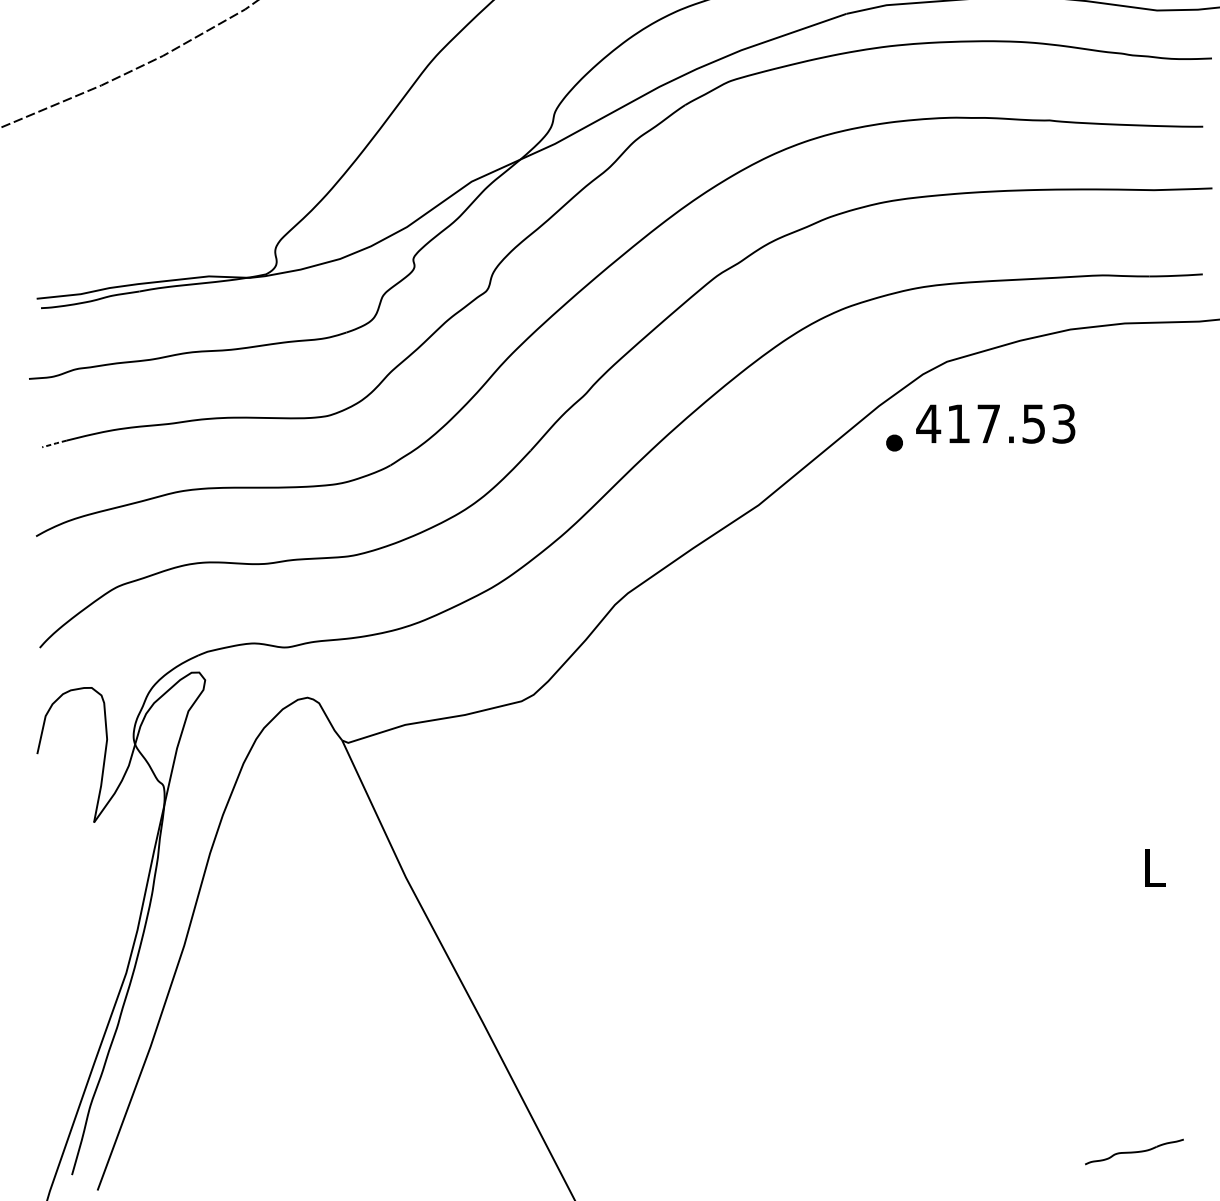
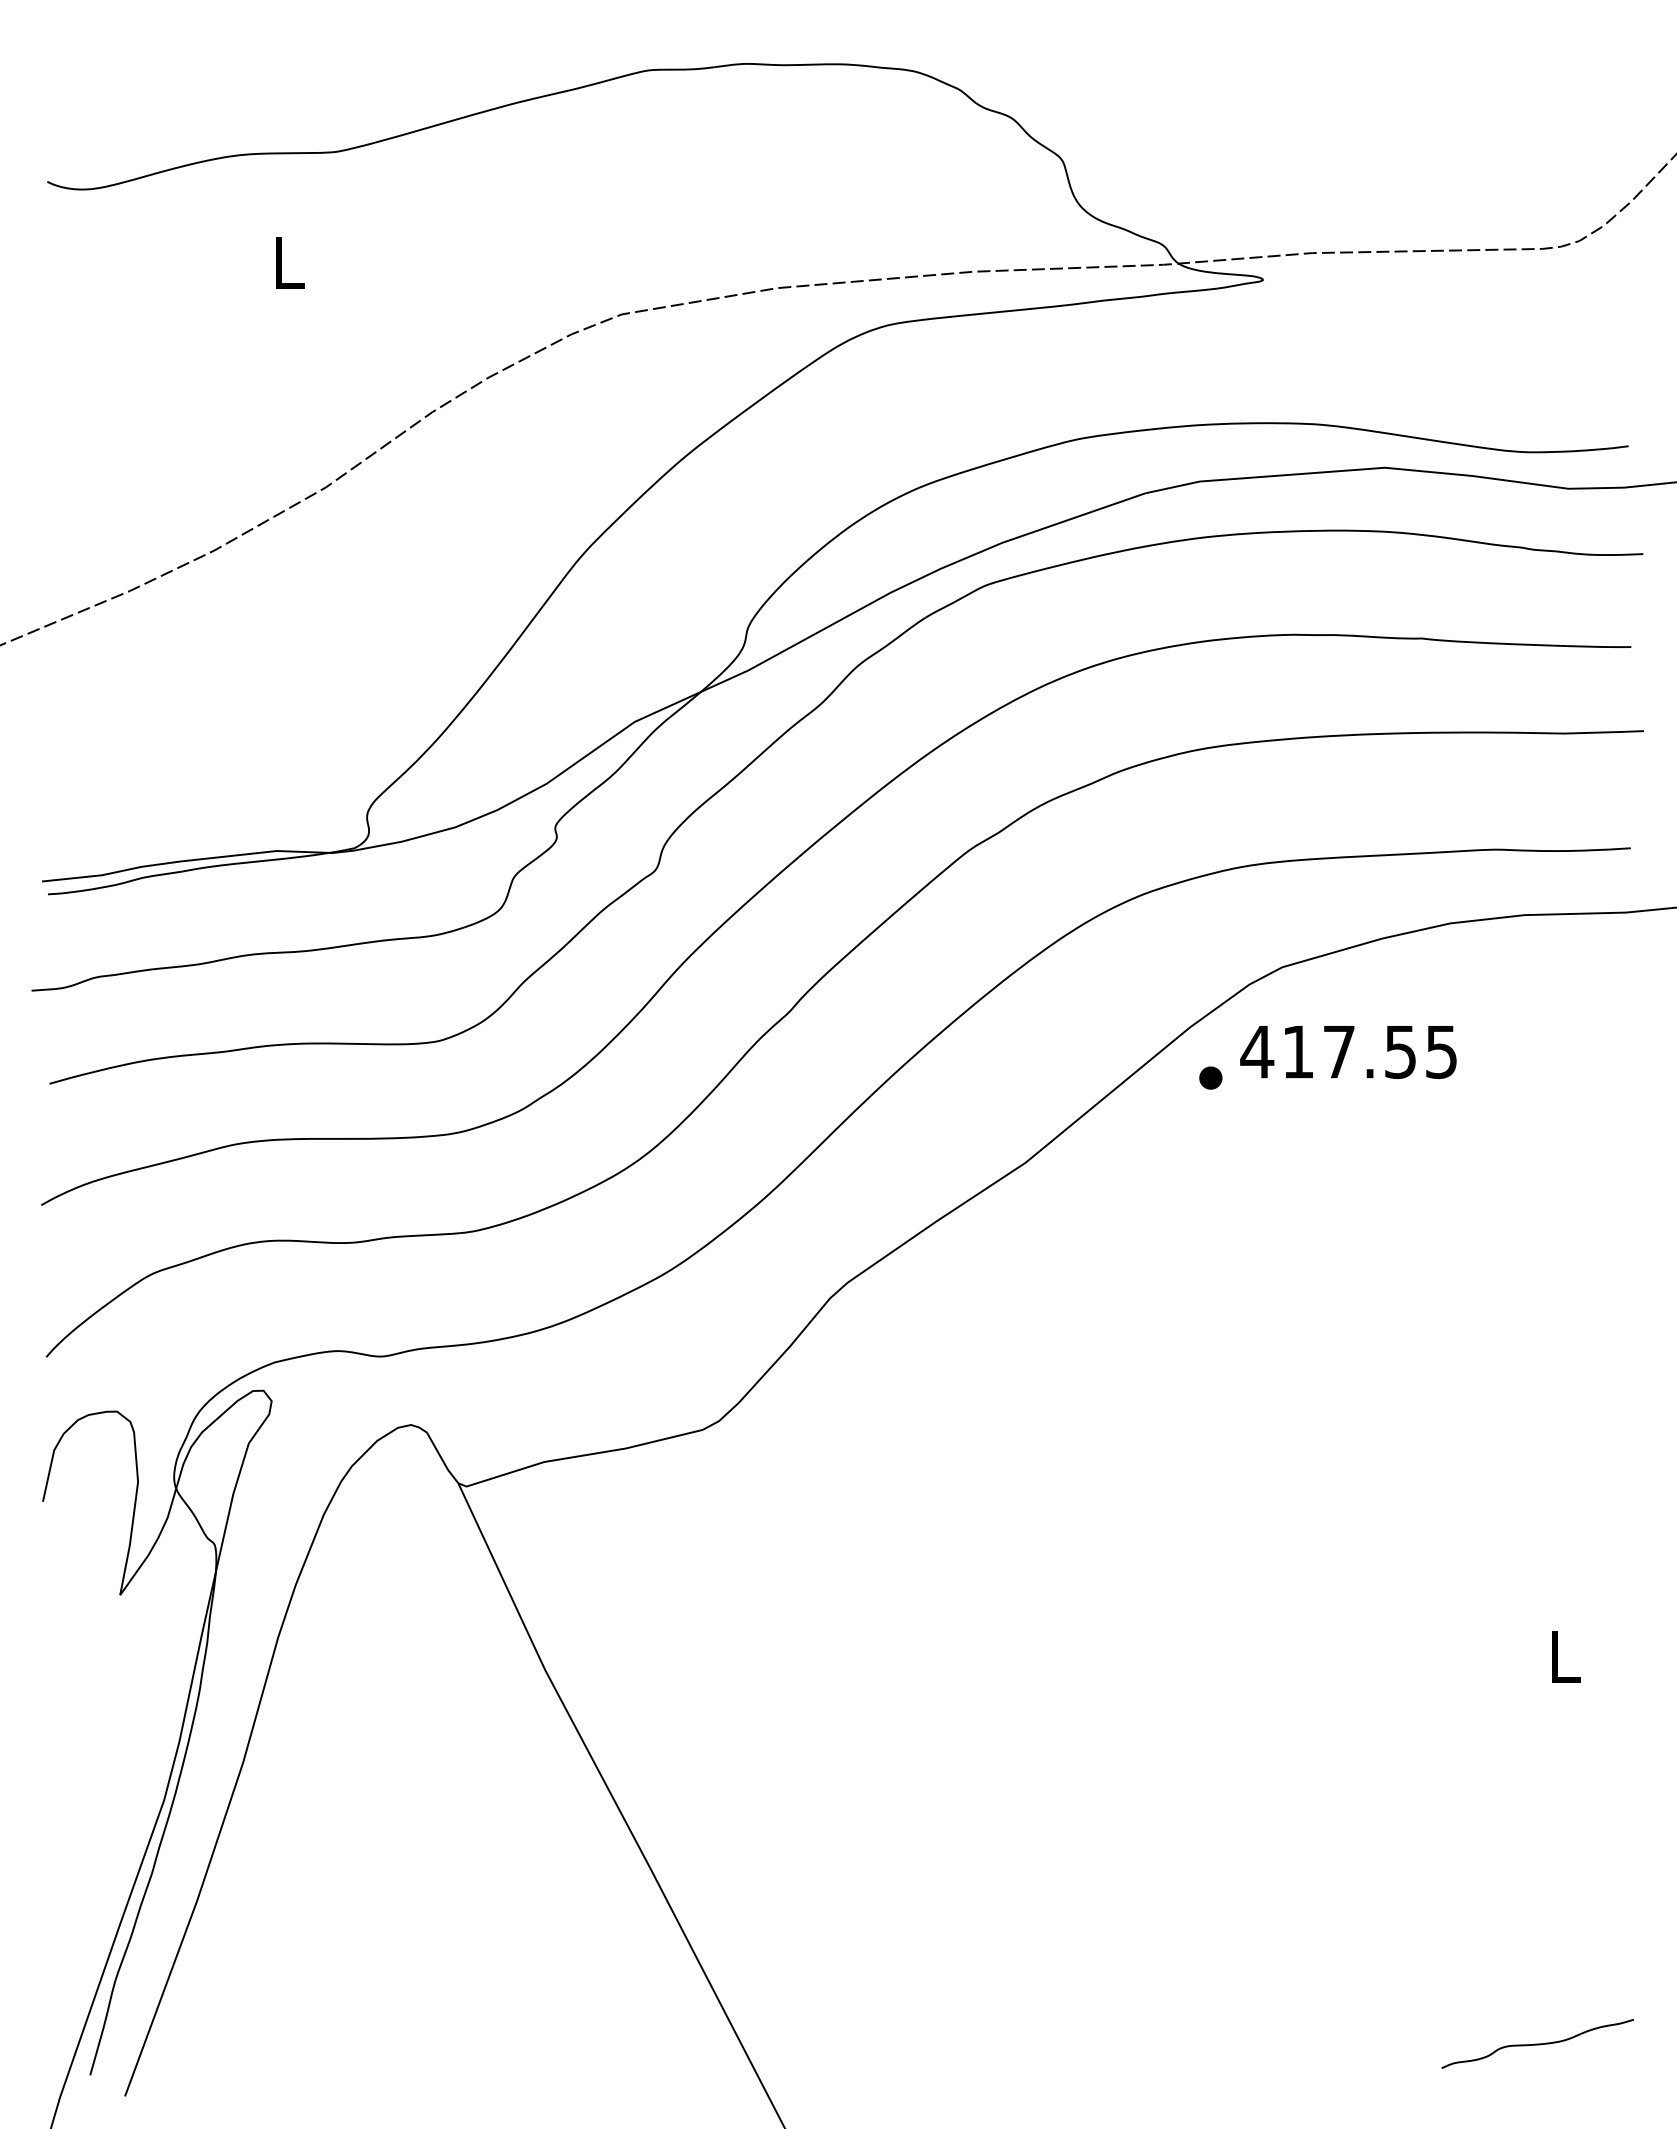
text: (1063, 423) -> (1441, 1051), 417.53 -> 417.55
line: (54, 444) -> (66, 1079), dashed -> solid
part: (1134, 1151) -> (1537, 2043), size x1.43

